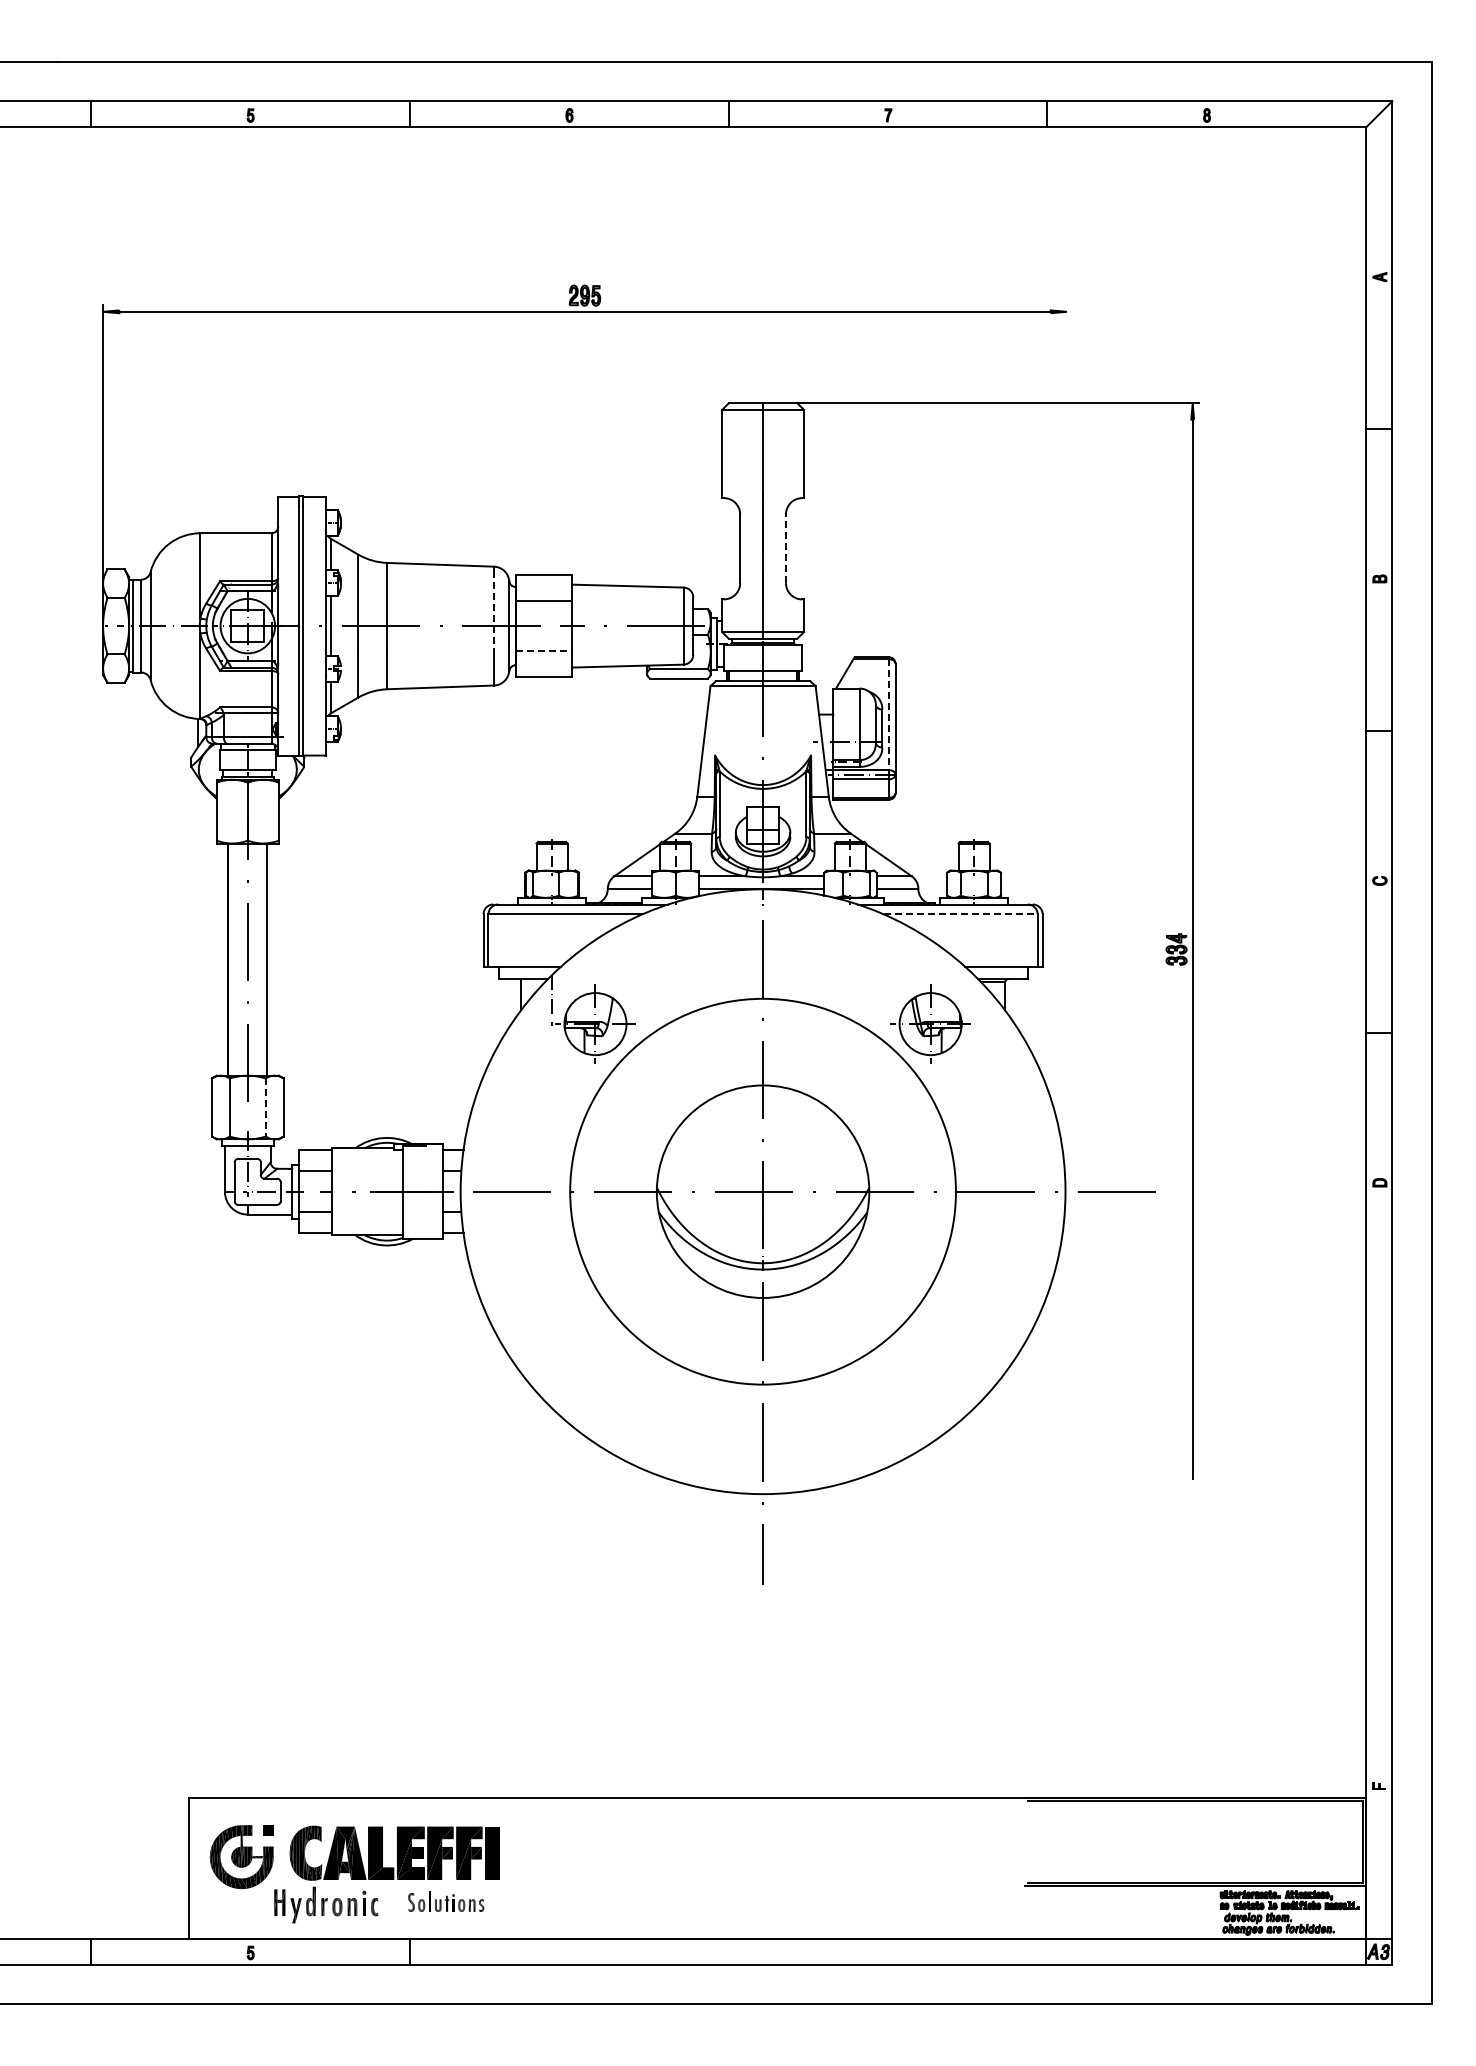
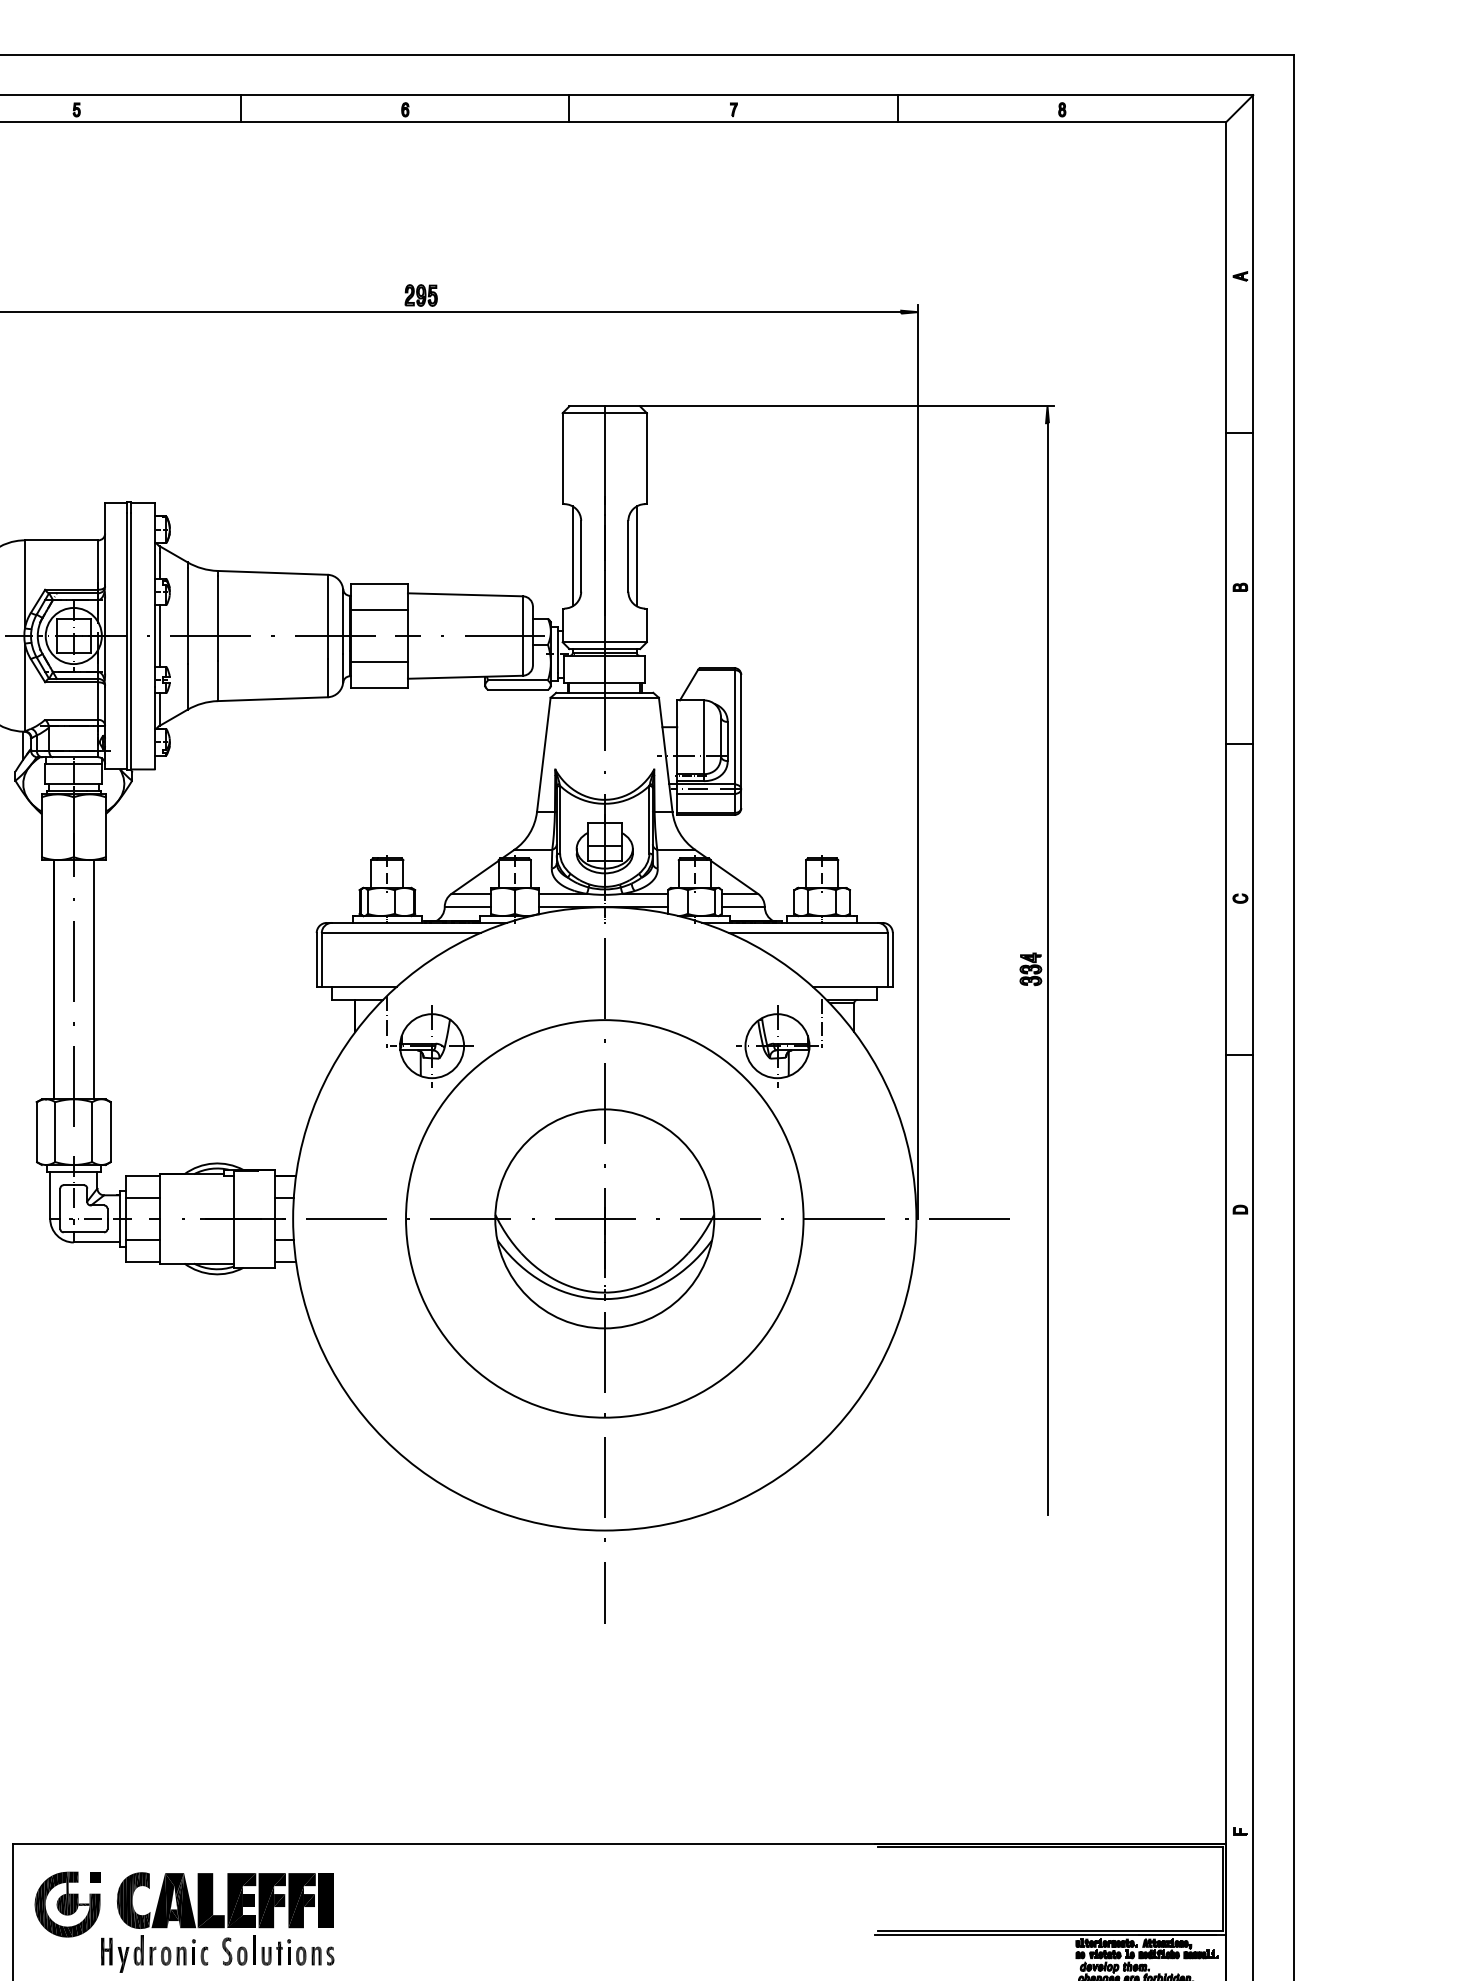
line: (732, 548) -> (573, 556), added
line: (785, 548) -> (627, 556), dashed -> solid
line: (794, 548) -> (637, 556), added
line: (494, 610) -> (328, 619), dashed -> solid
line: (544, 651) -> (379, 662), dashed -> solid
line: (888, 715) -> (734, 728), dashed -> solid
line: (1067, 748) -> (918, 762), added
line: (961, 914) -> (809, 933), dashed -> solid
line: (974, 1001) -> (822, 1022), added
line: (265, 1108) -> (92, 1133), dashed -> solid
part: (445, 1901) -> (277, 1950), size x1.43

